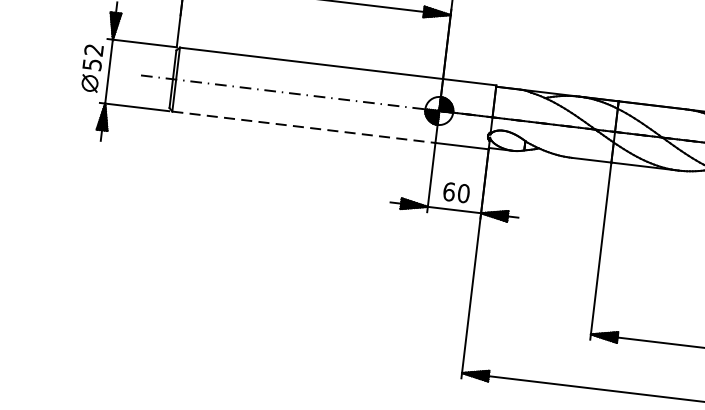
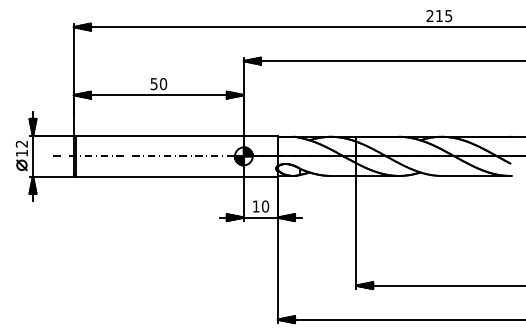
text: (93, 65) -> (22, 153), 52 -> 12
line: (304, 126) -> (160, 176), dashed -> solid
text: (448, 191) -> (255, 206), 60 -> 10

